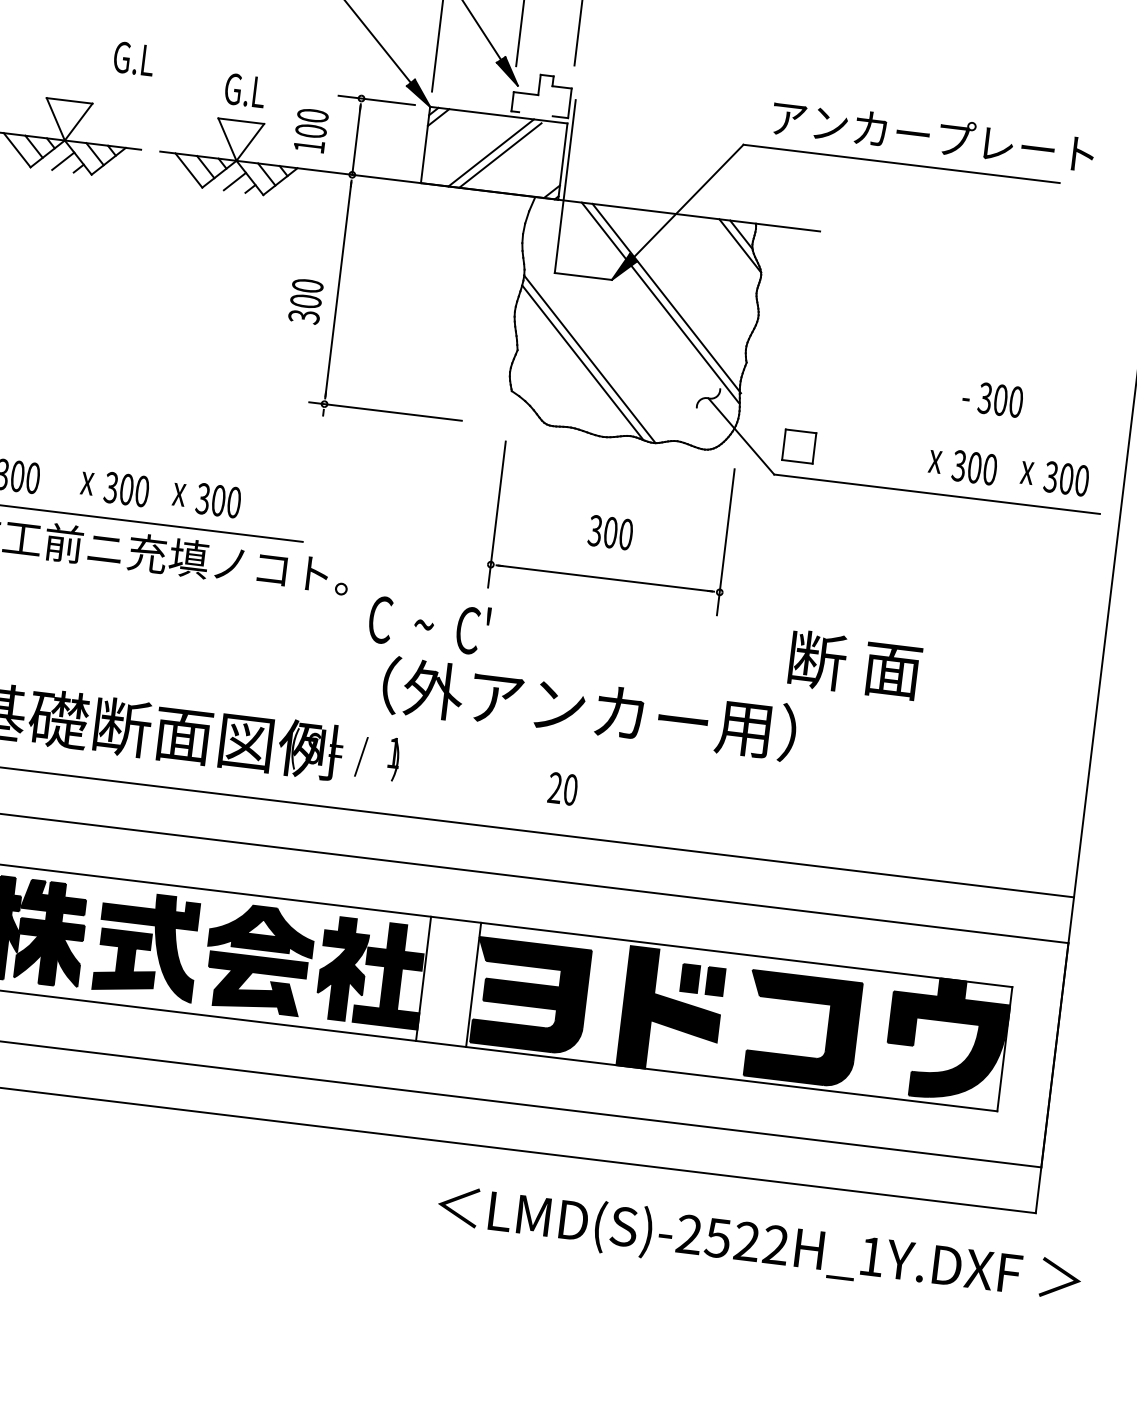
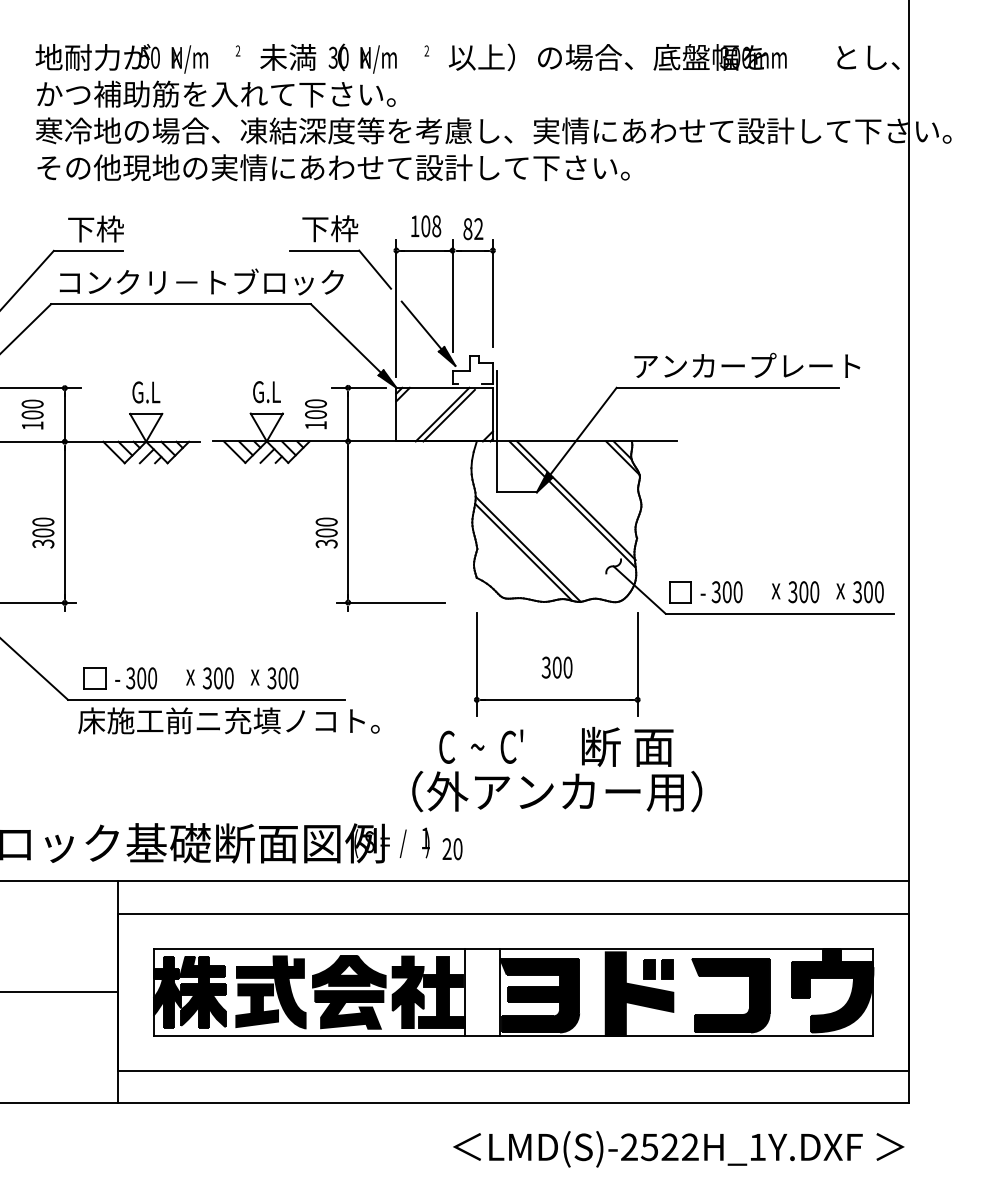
text: (134, 59) -> (146, 392), moved
text: (992, 399) -> (721, 592), moved
text: (429, 624) -> (481, 746), moved
text: (855, 664) -> (627, 746), moved
text: (562, 789) -> (452, 849), moved
text: (758, 1246) -> (678, 1149), moved

